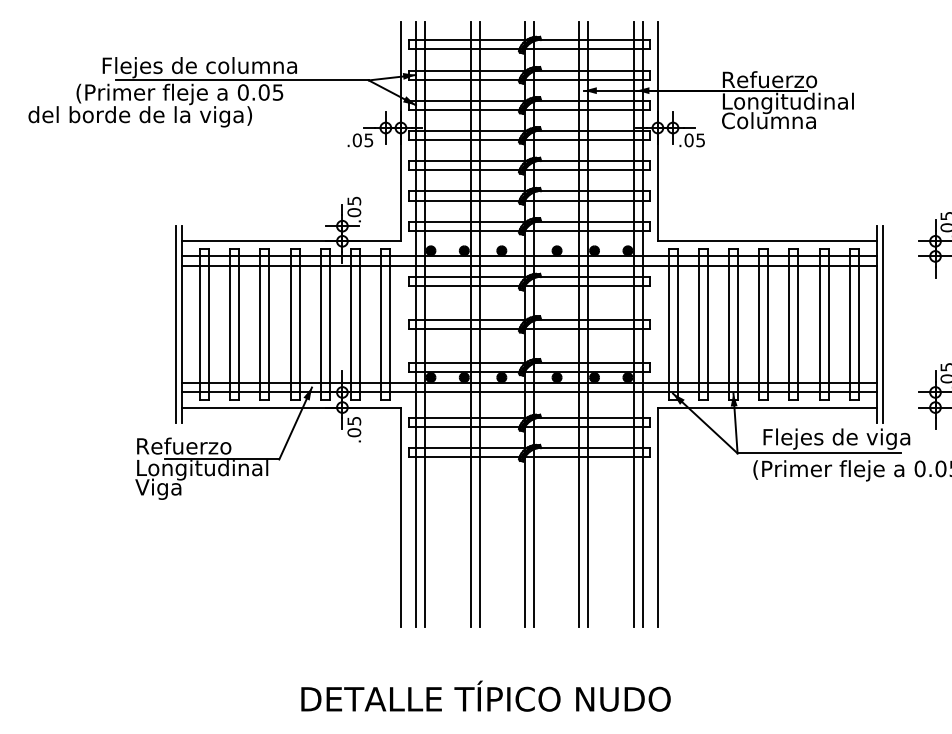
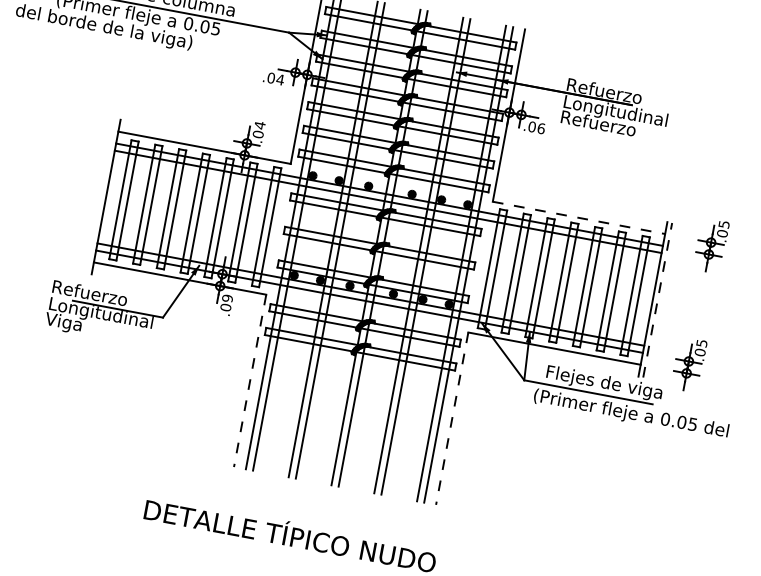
text: (769, 120) -> (598, 123), Columna -> Refuerzo
text: (368, 140) -> (280, 79), .05 -> .04
text: (700, 140) -> (541, 128), .05 -> .06
text: (354, 200) -> (260, 125), .05 -> .04
line: (767, 241) -> (578, 218), solid -> dashed
line: (883, 323) -> (658, 299), solid -> dashed
line: (175, 324) -> (101, 196), removed
text: (353, 420) -> (227, 297), .05 -> .09
line: (400, 517) -> (249, 381), solid -> dashed
line: (657, 517) -> (451, 418), solid -> dashed

